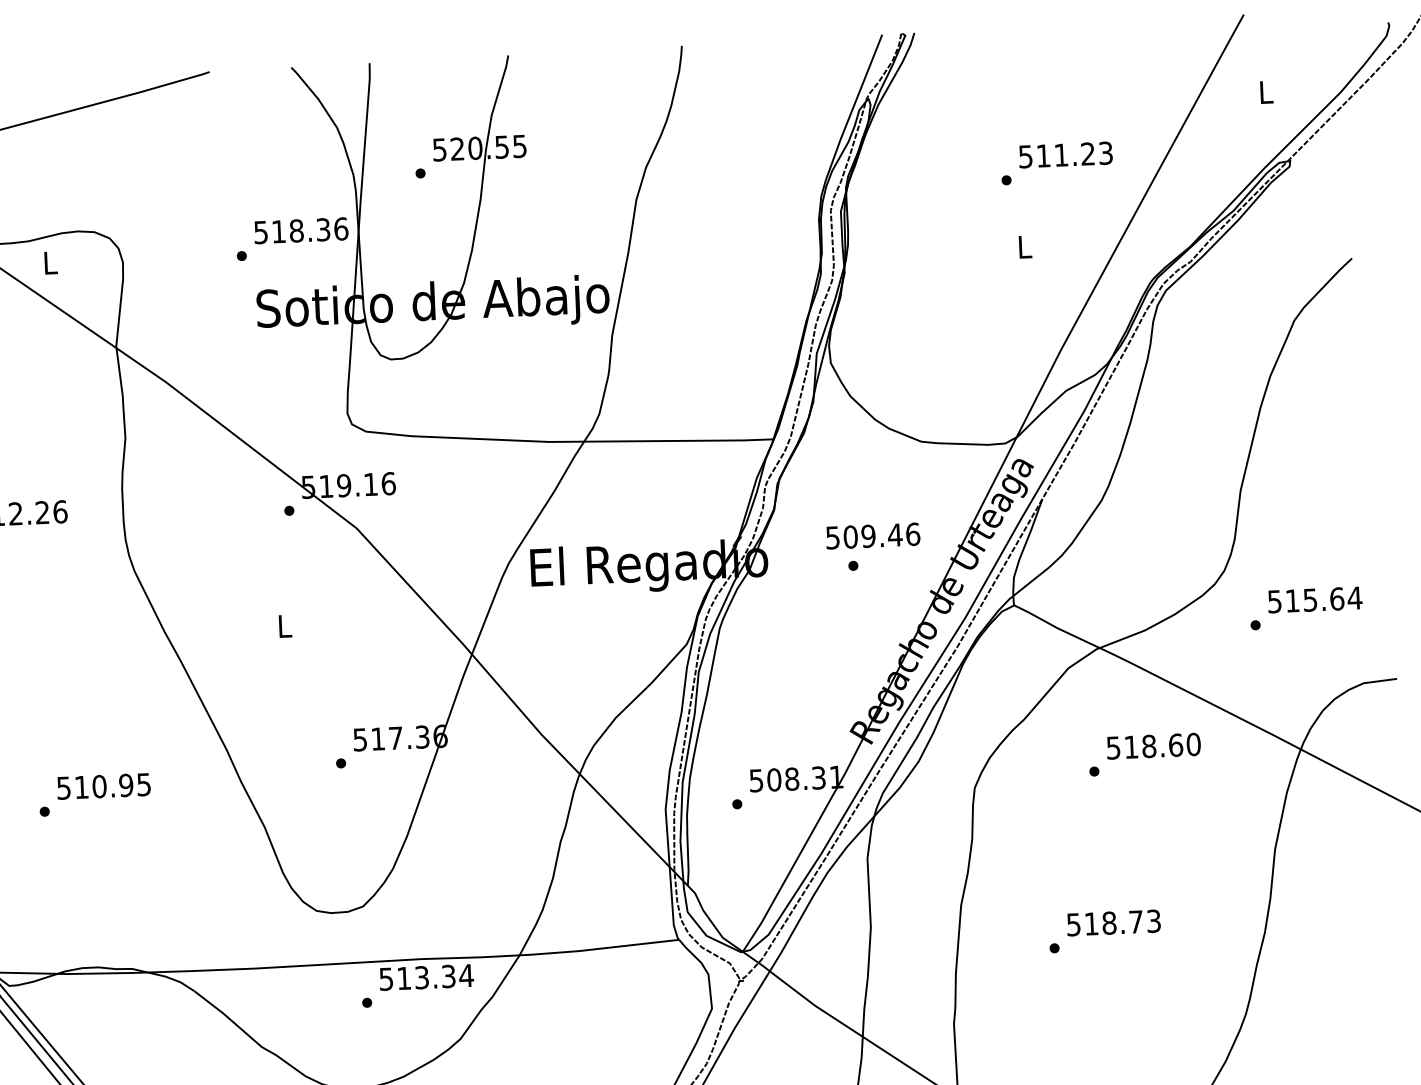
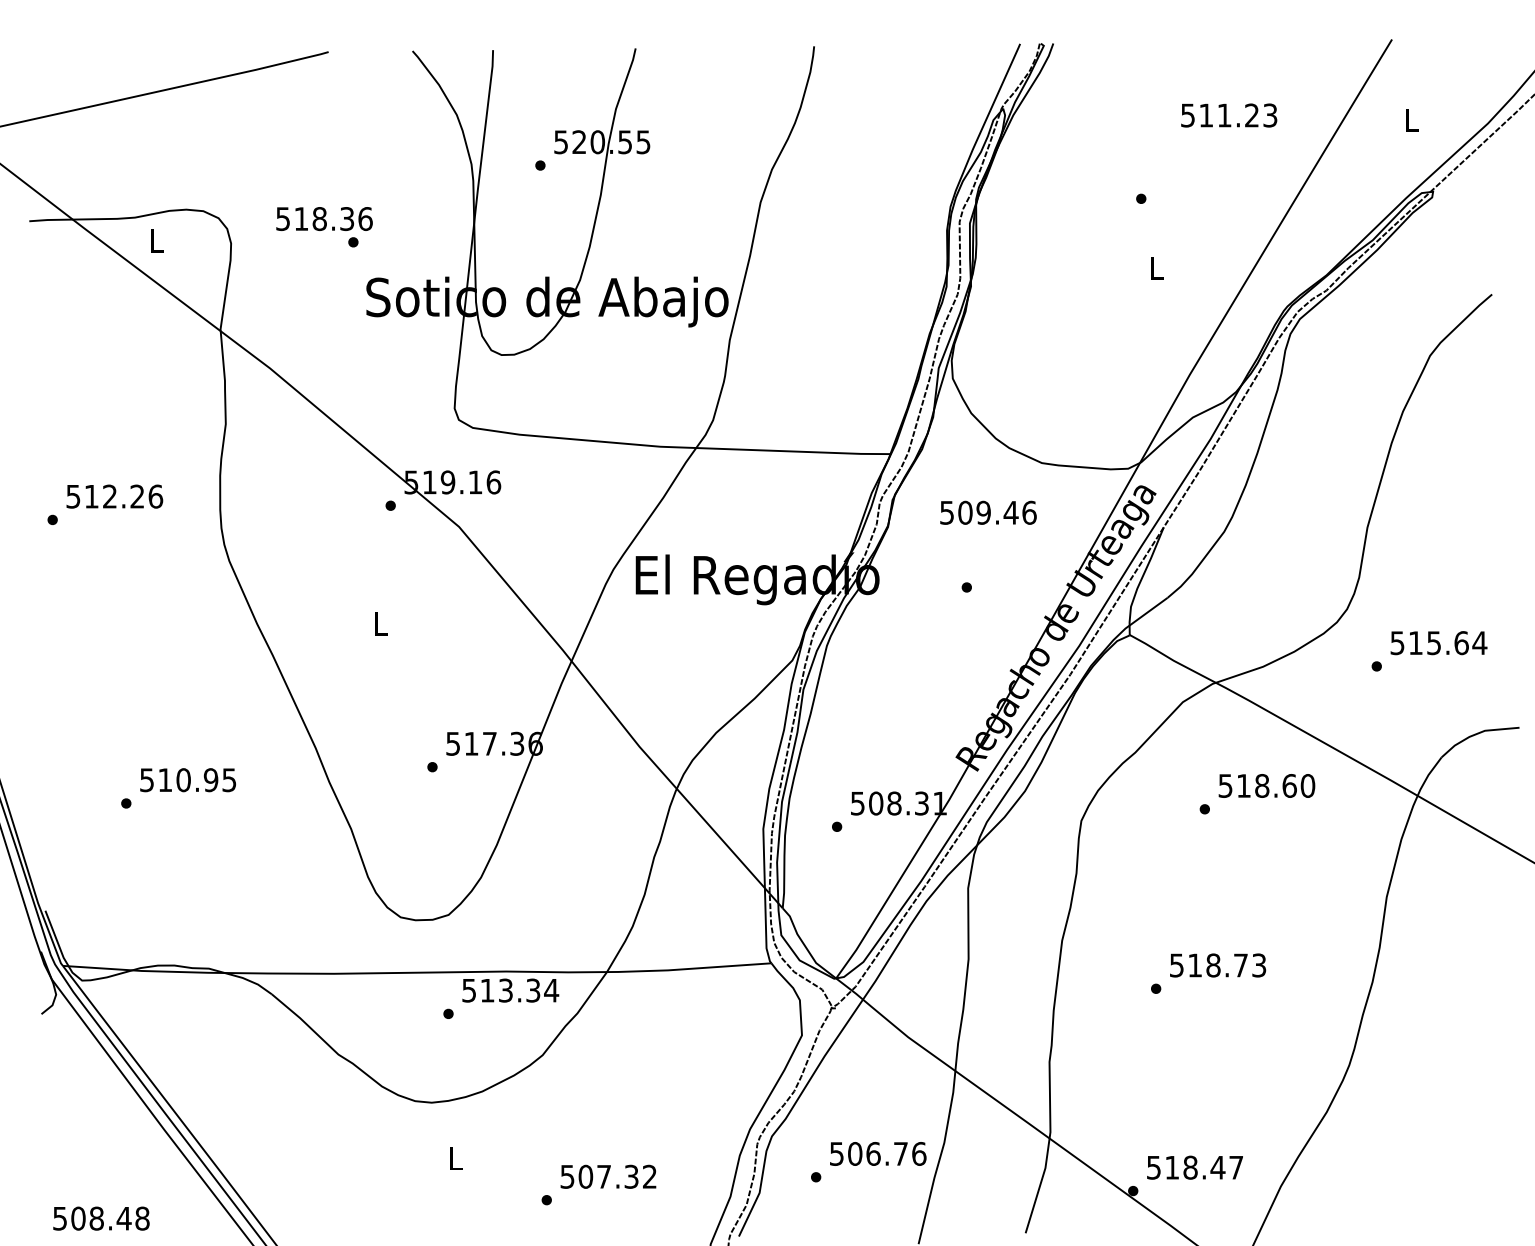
text: (1066, 154) -> (1229, 115), moved
text: (301, 230) -> (324, 218), moved
text: (873, 535) -> (988, 512), moved

